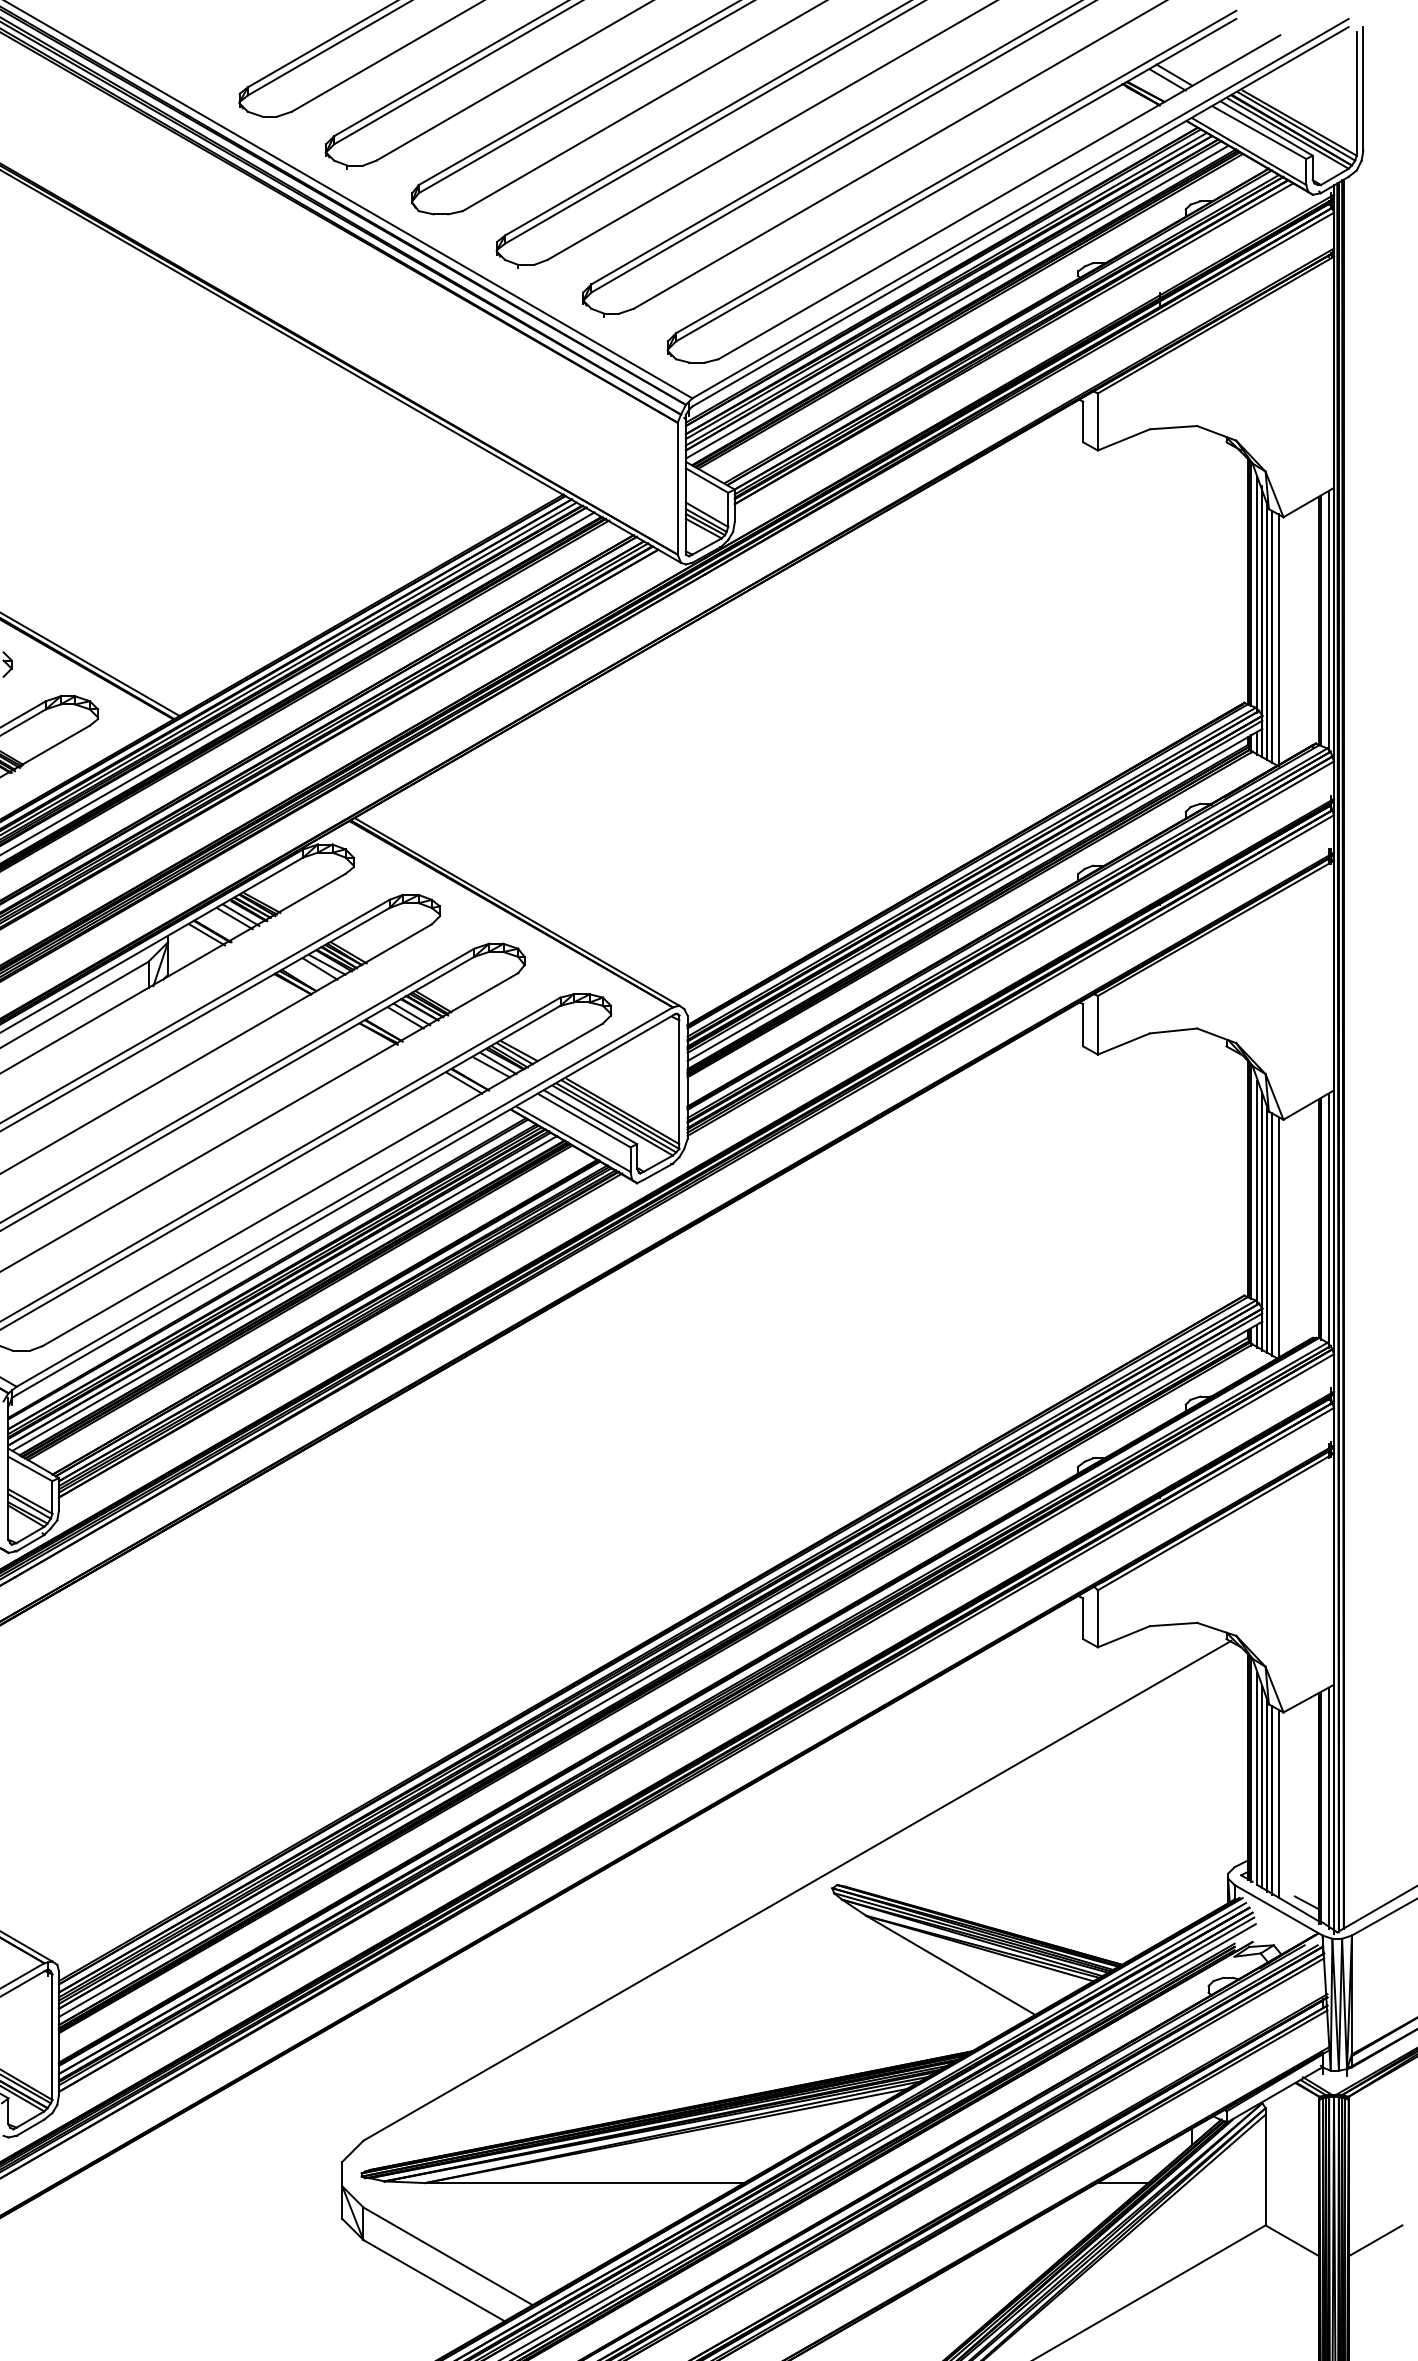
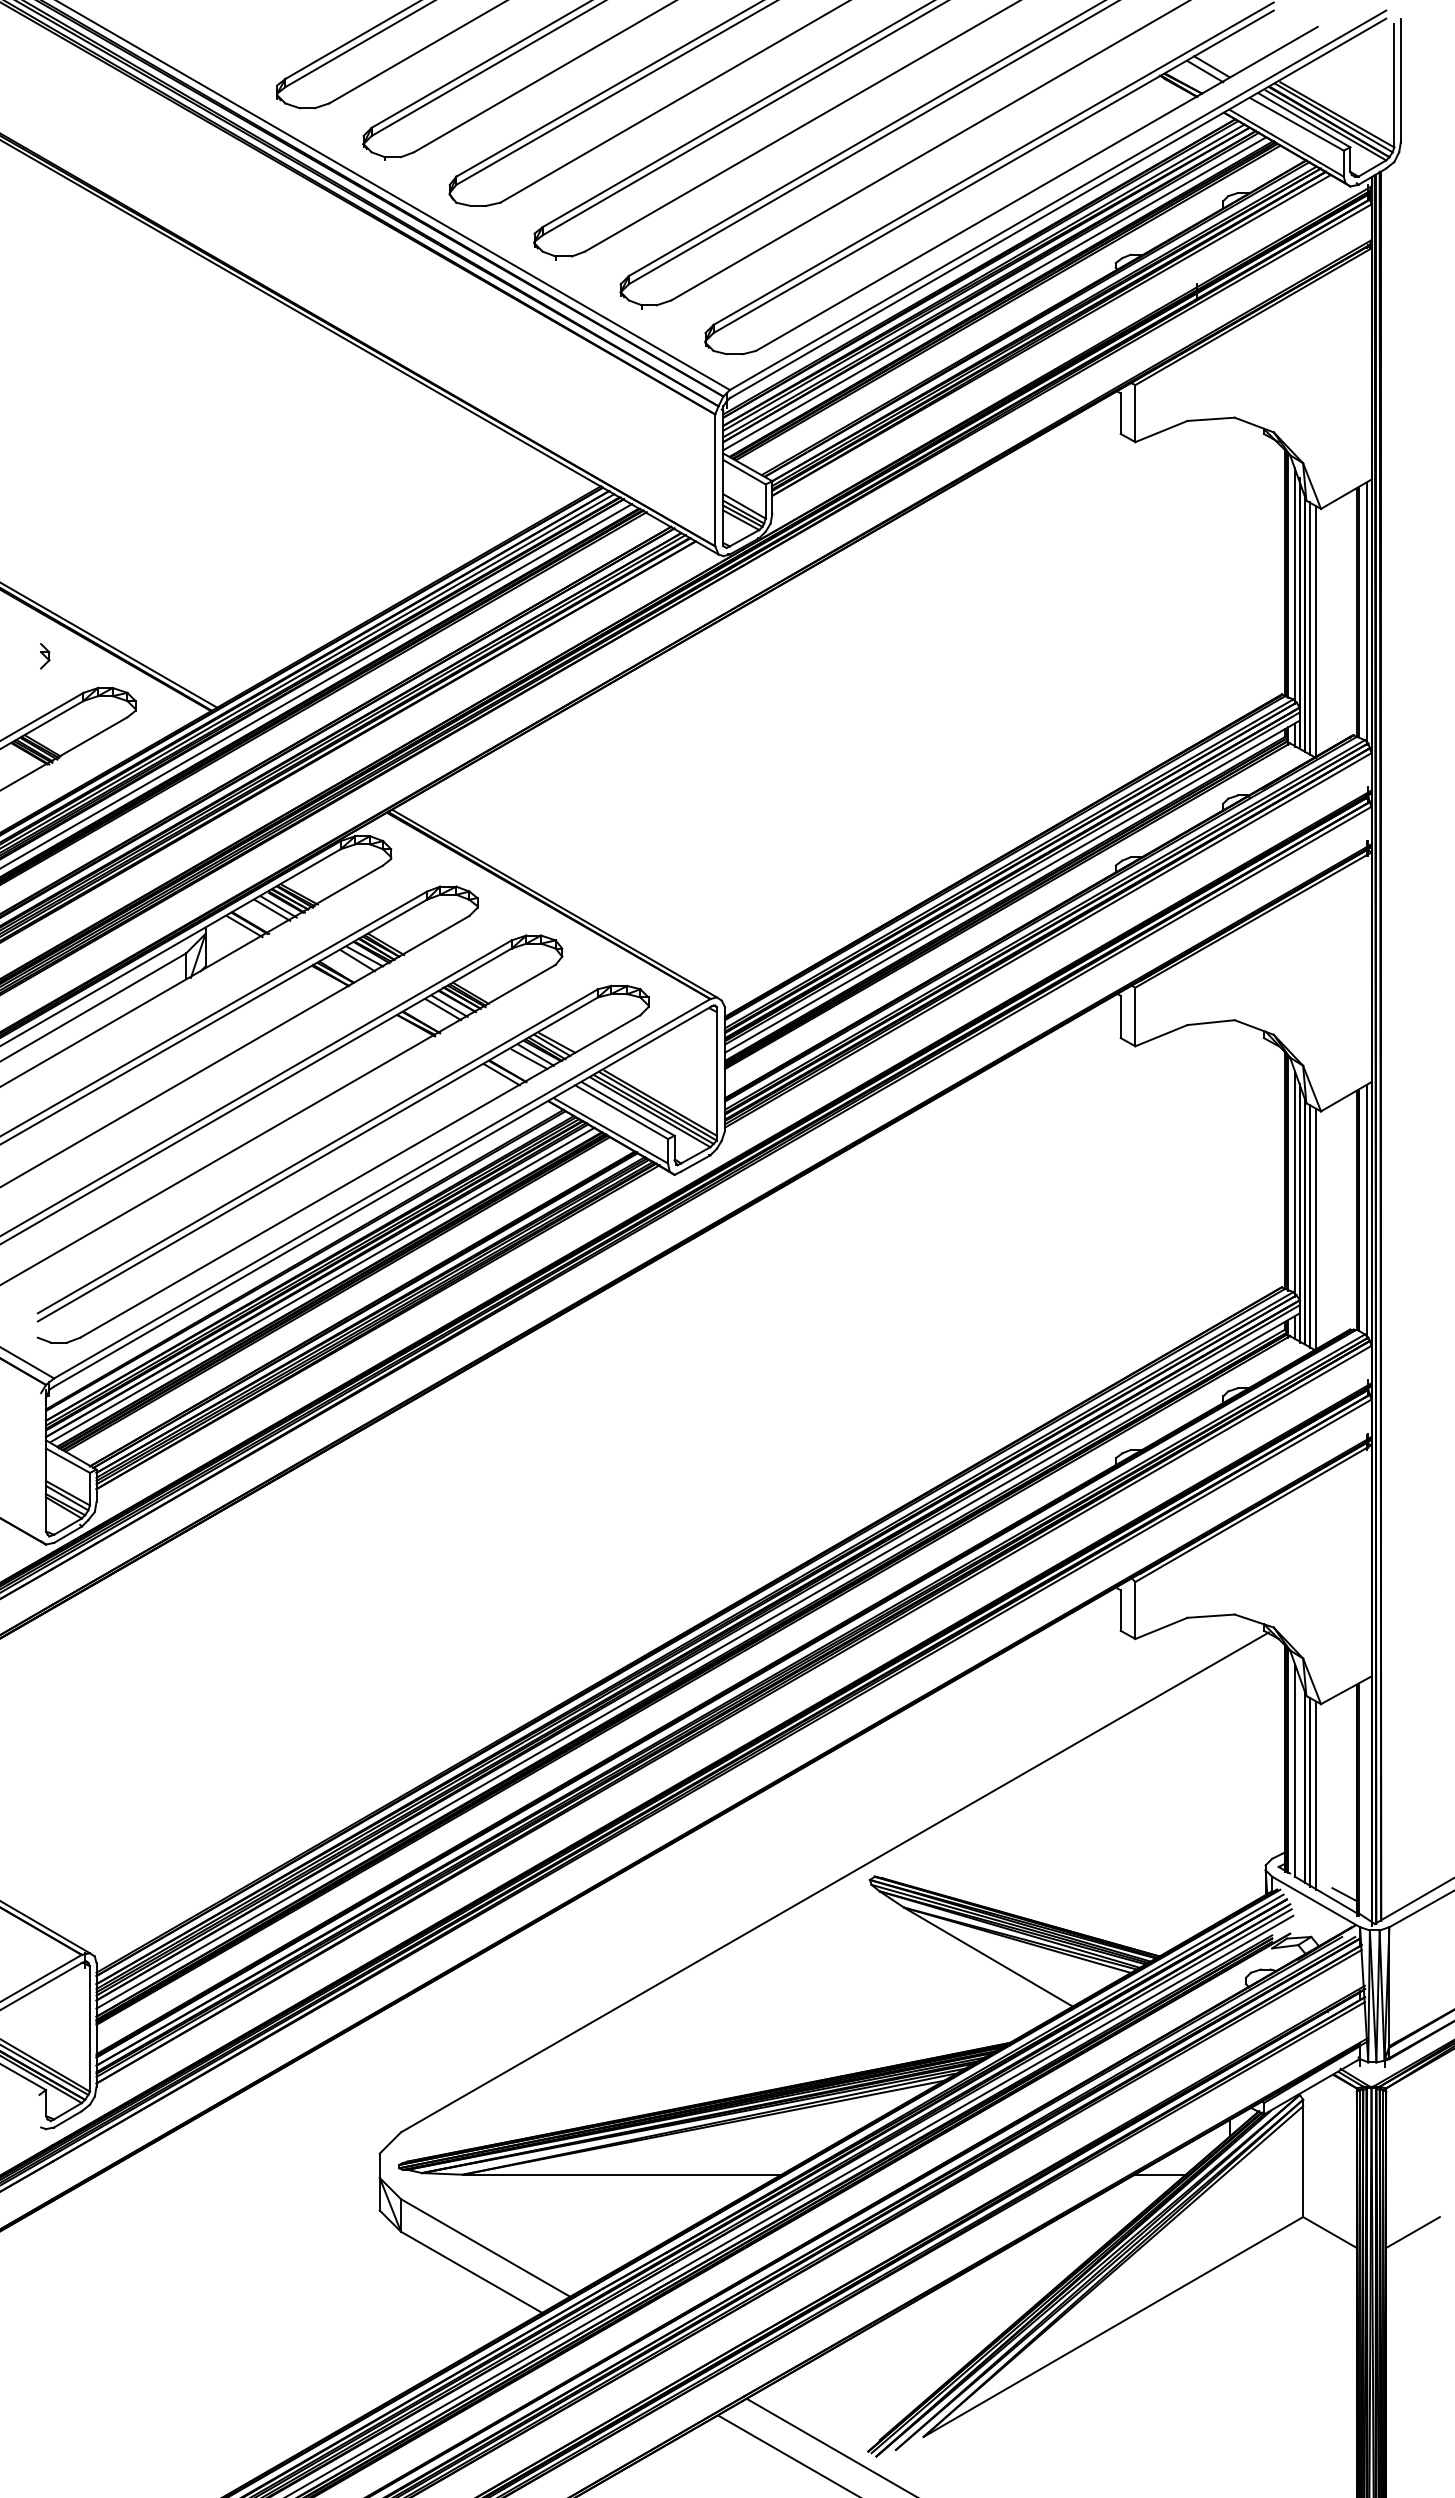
line: (1261, 1786) -> (1299, 1778), removed
line: (1328, 1807) -> (1366, 1799), removed

